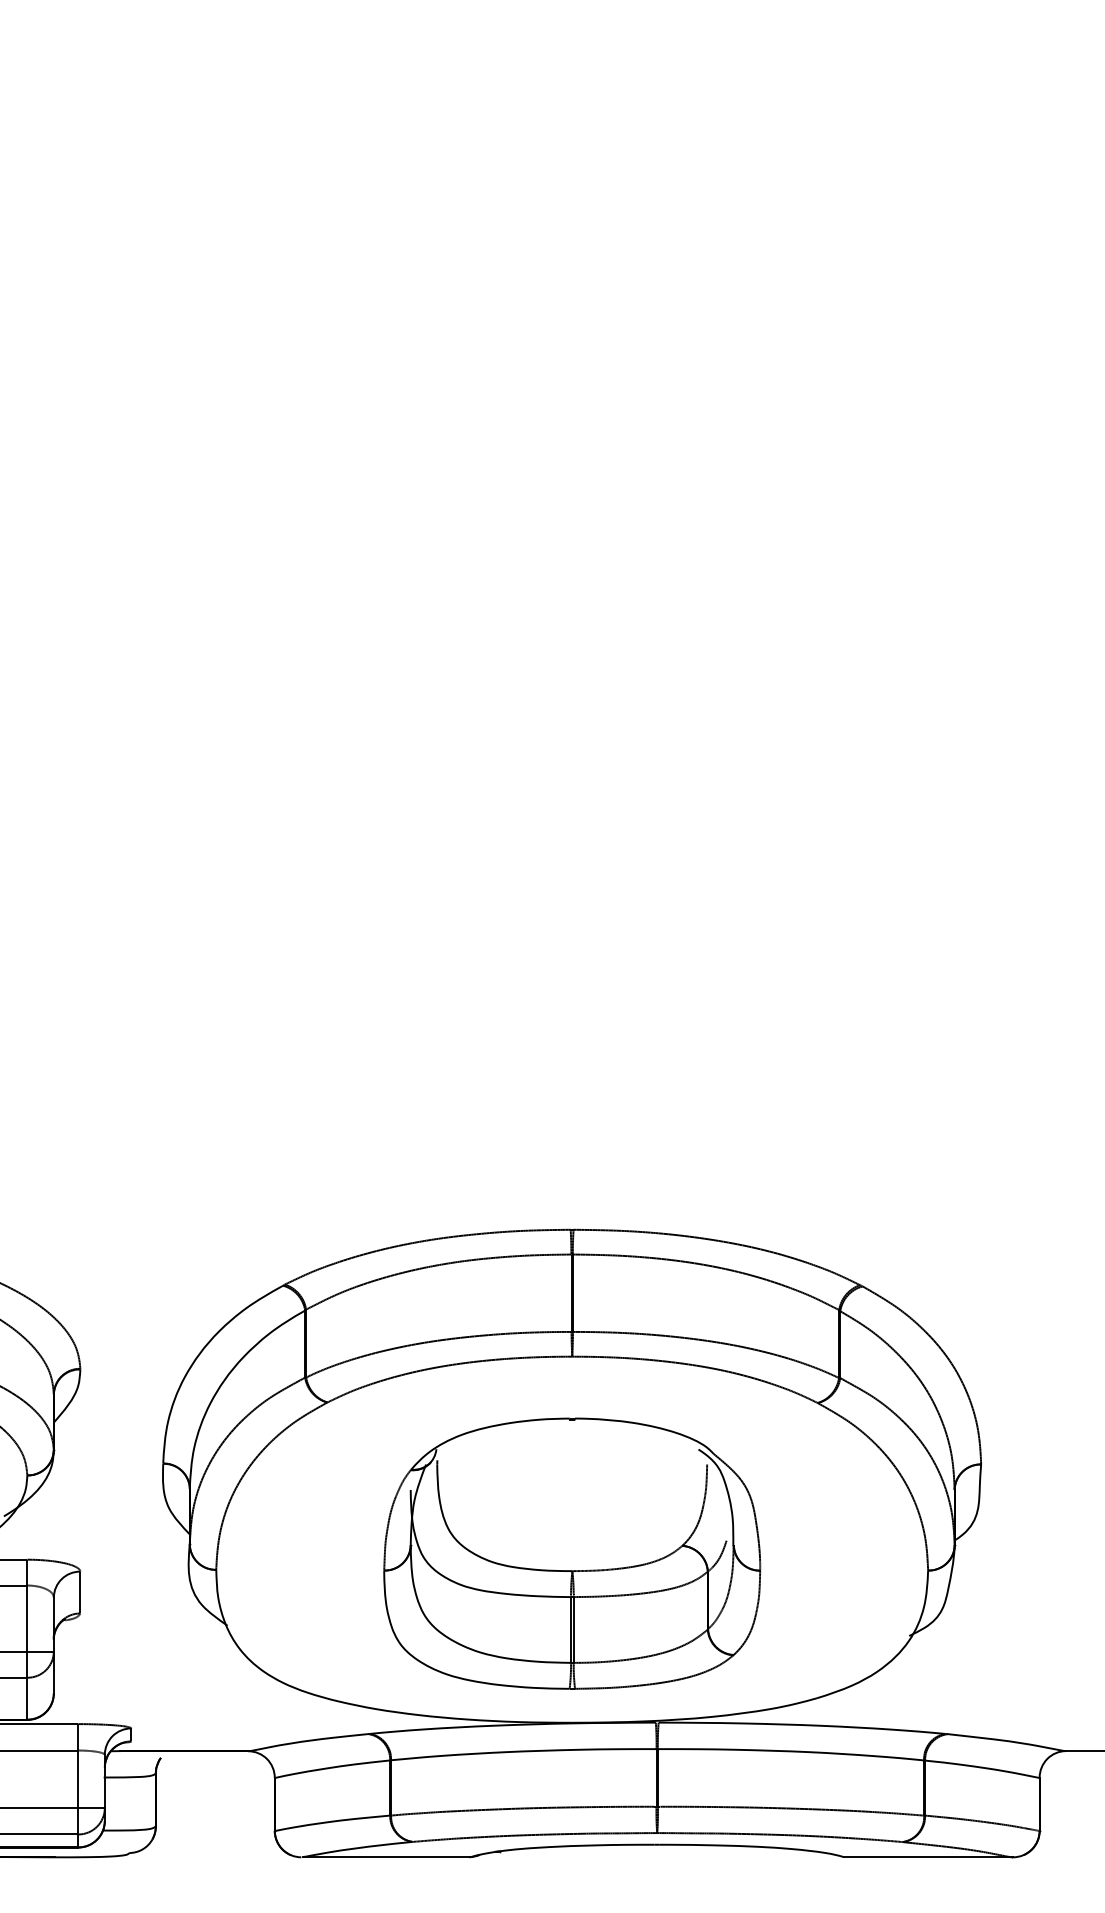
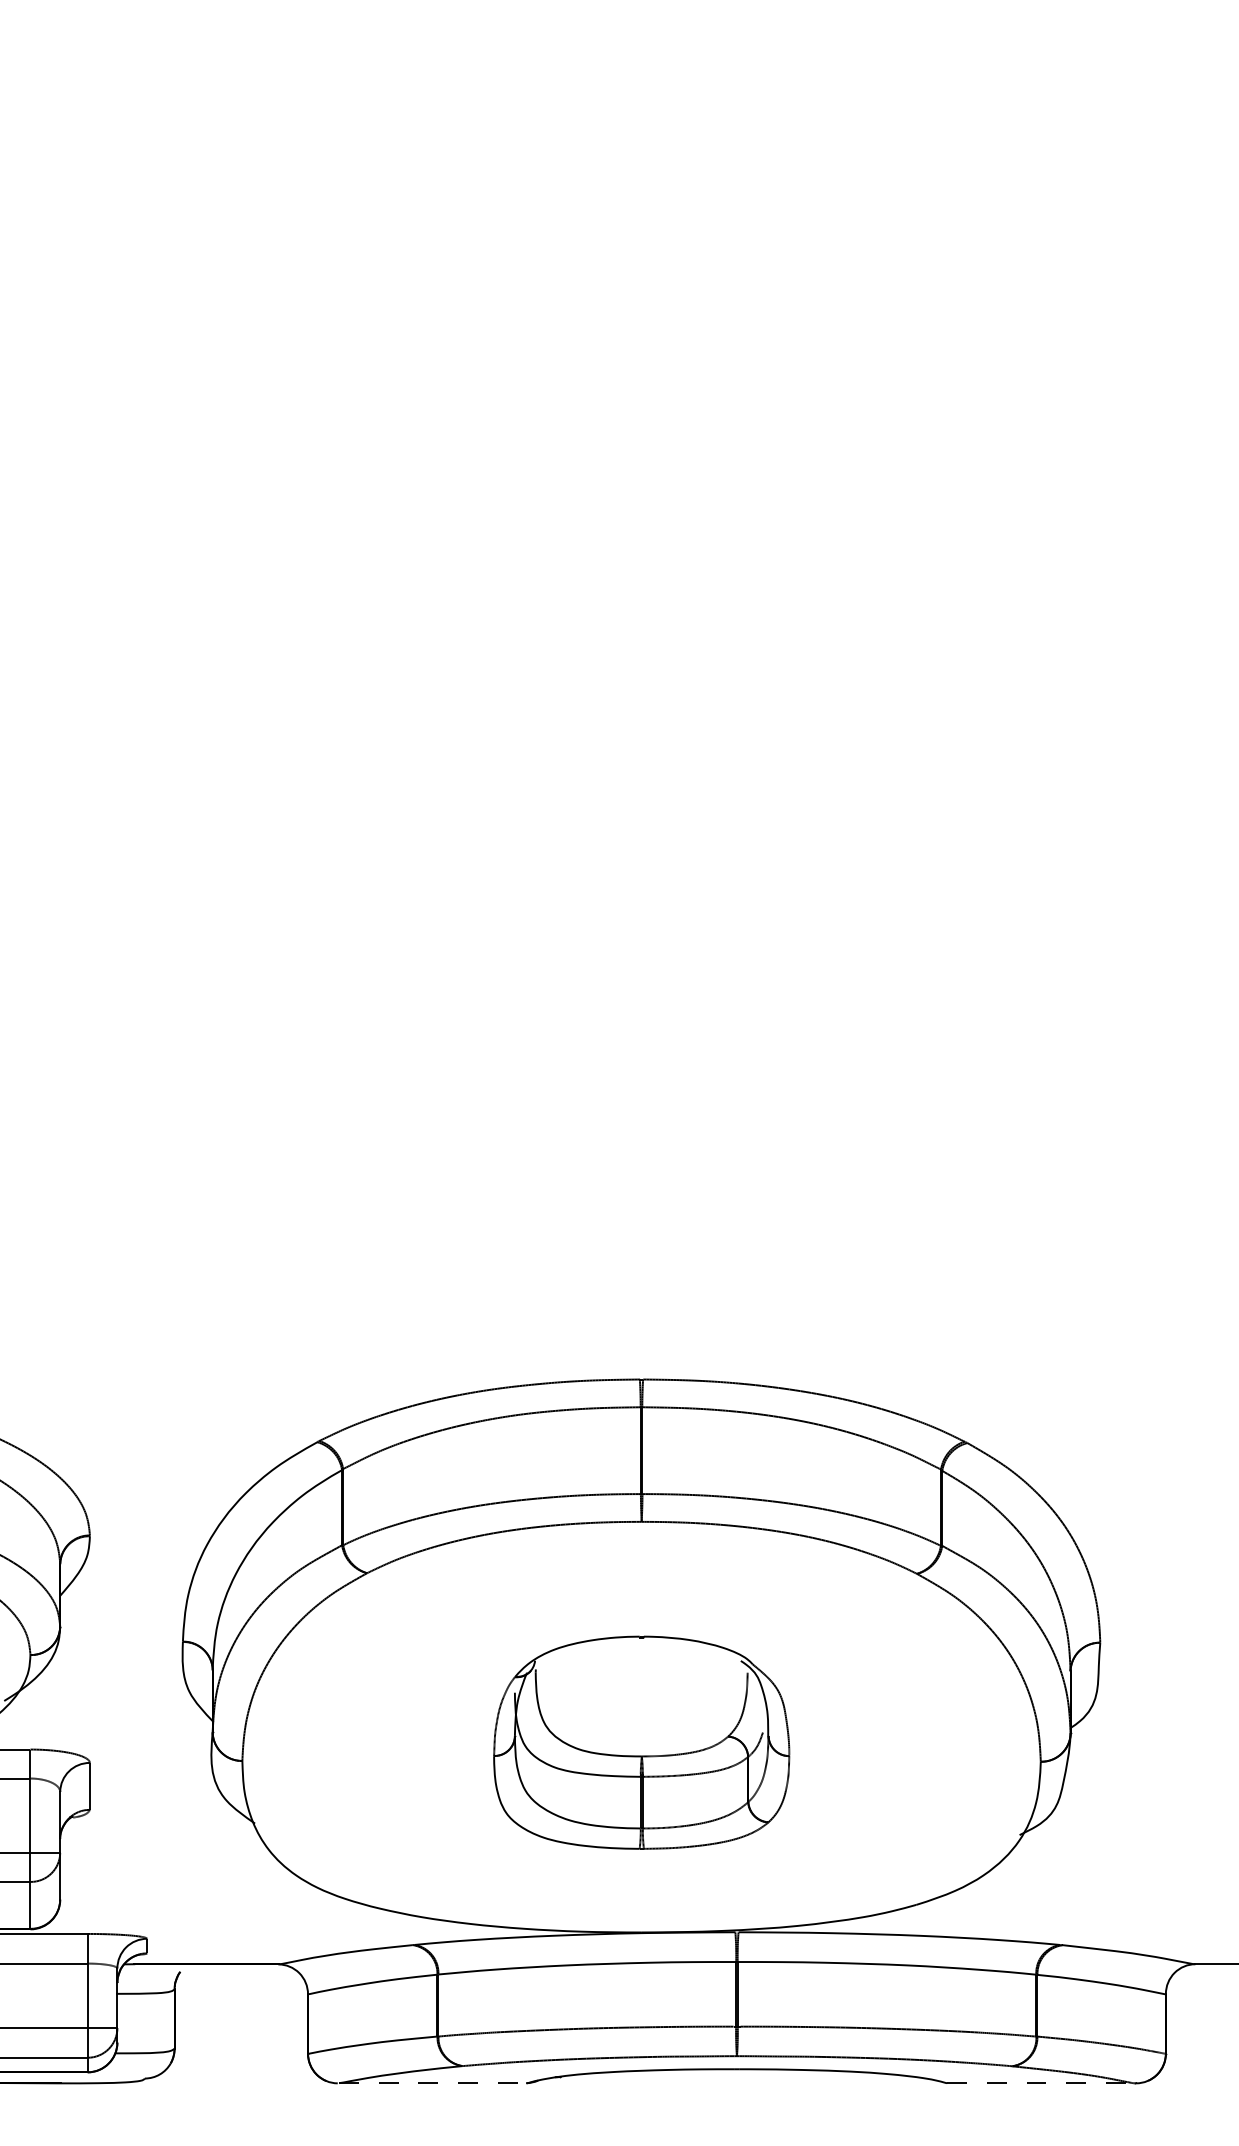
part: (572, 1553) -> (641, 1742), size x0.7
line: (386, 1857) -> (433, 2083), solid -> dashed
line: (928, 1857) -> (1041, 2083), solid -> dashed

